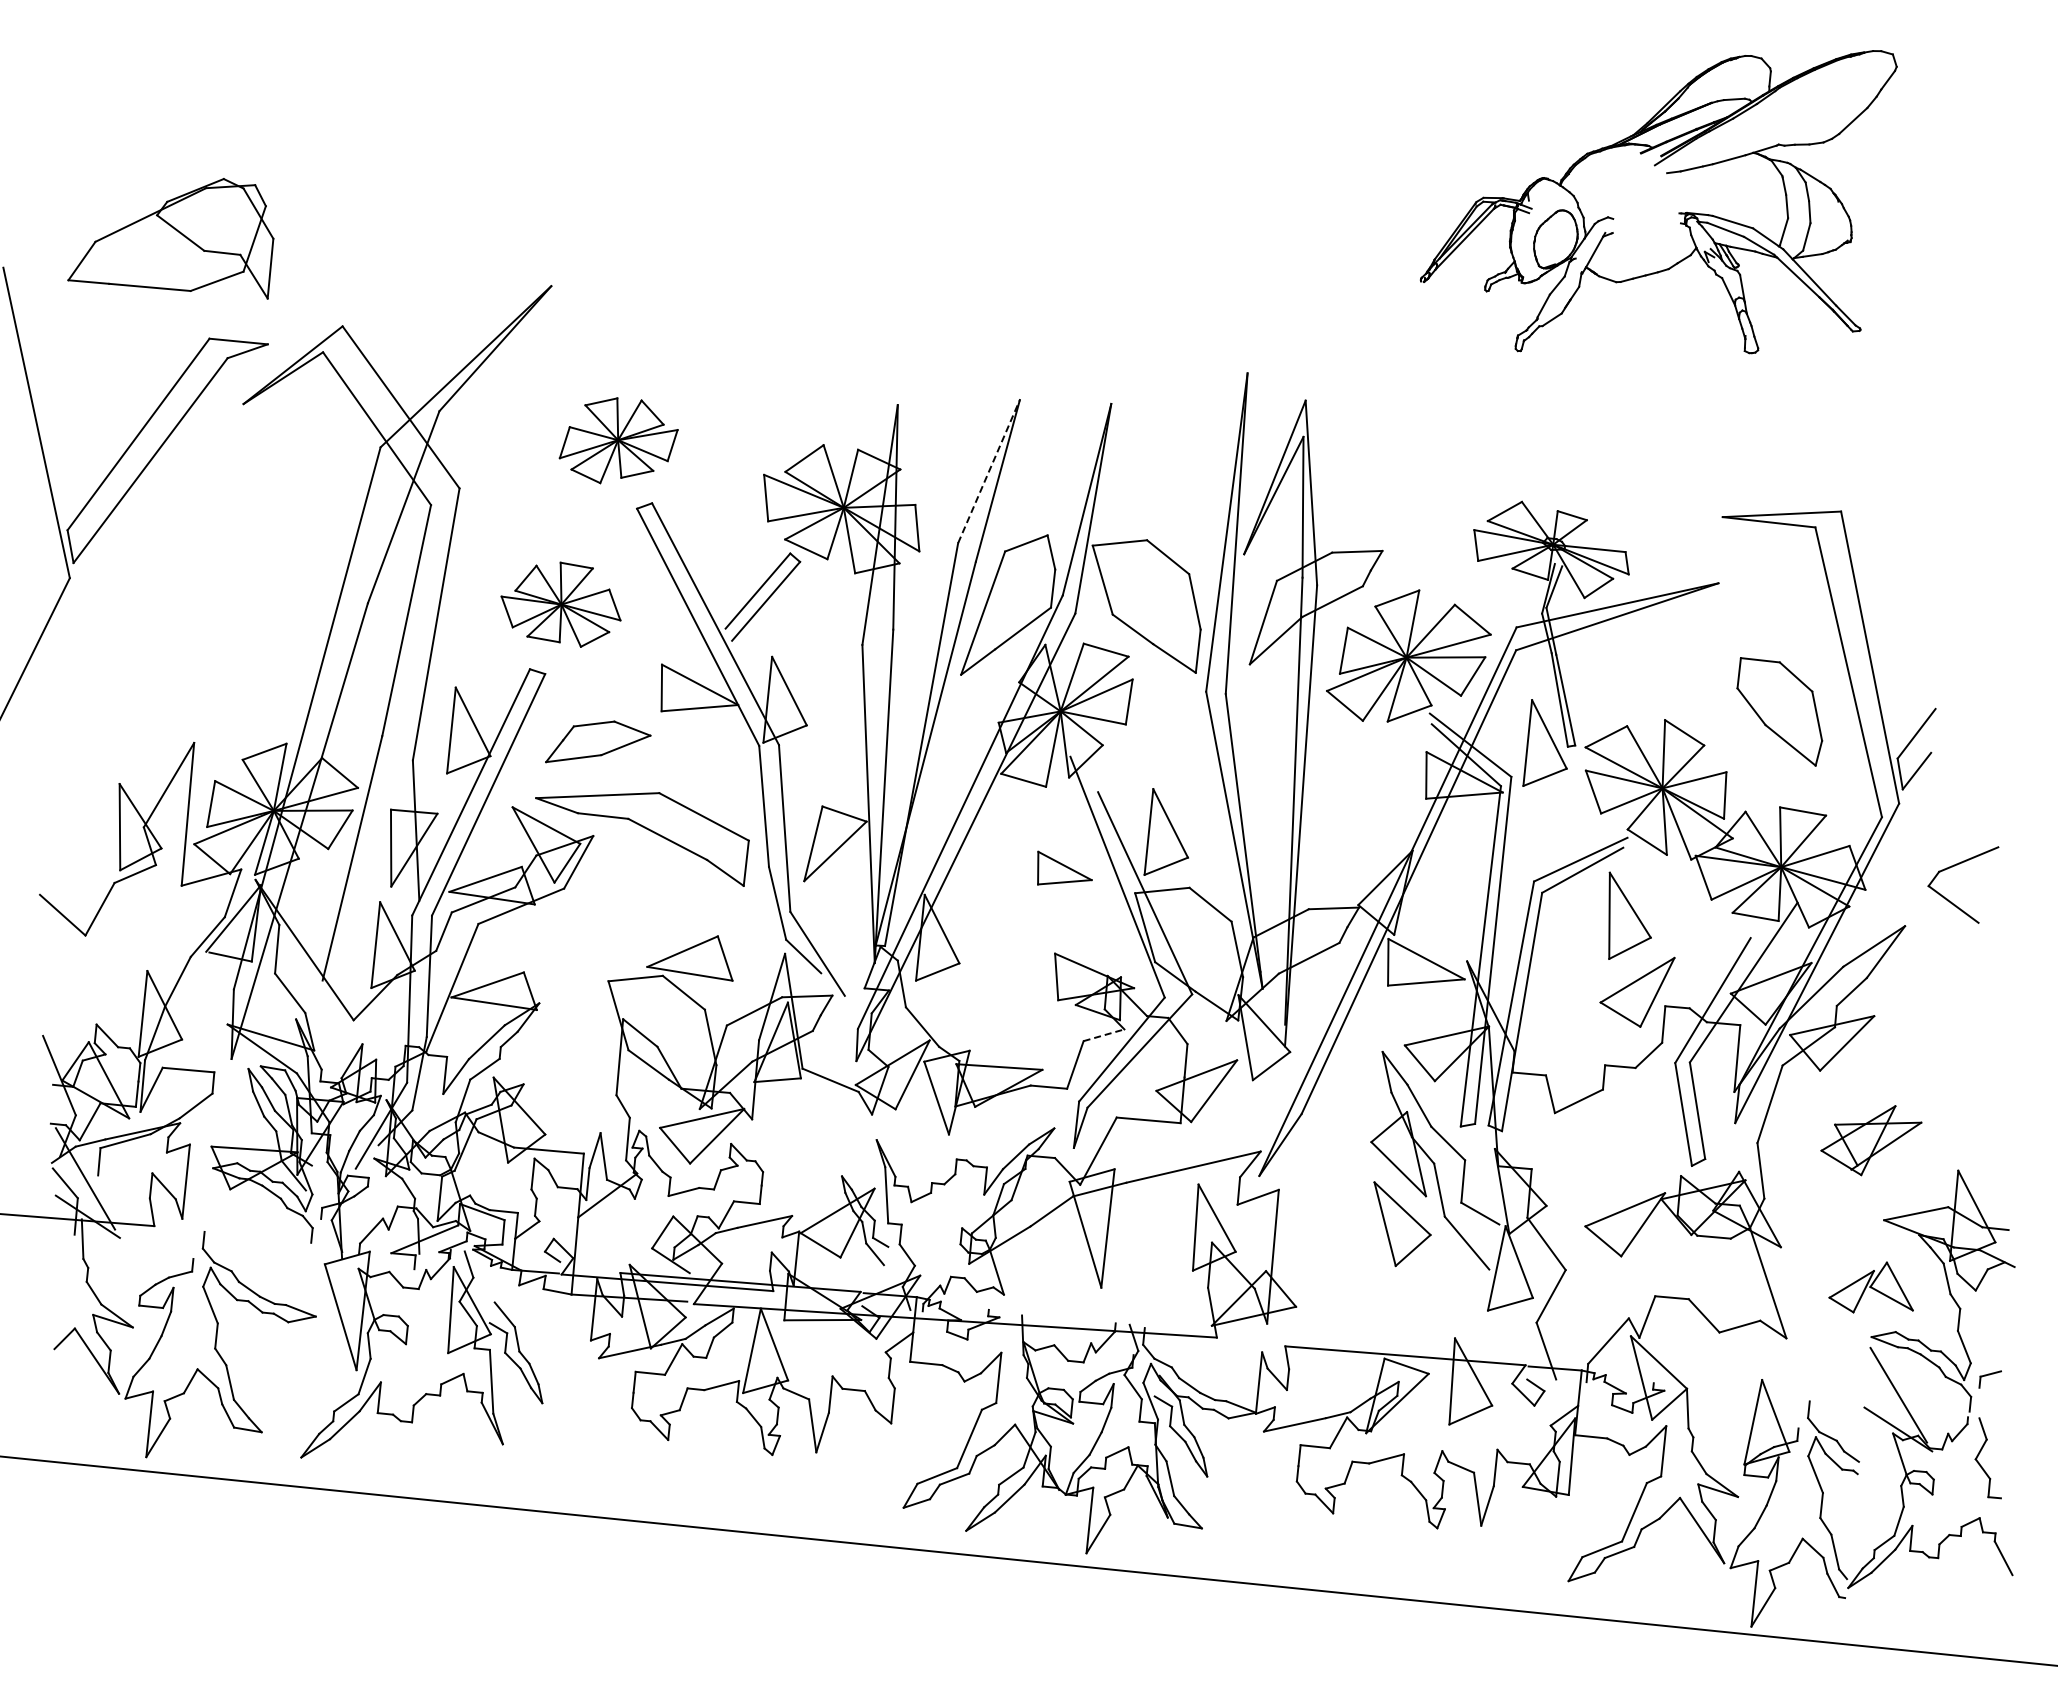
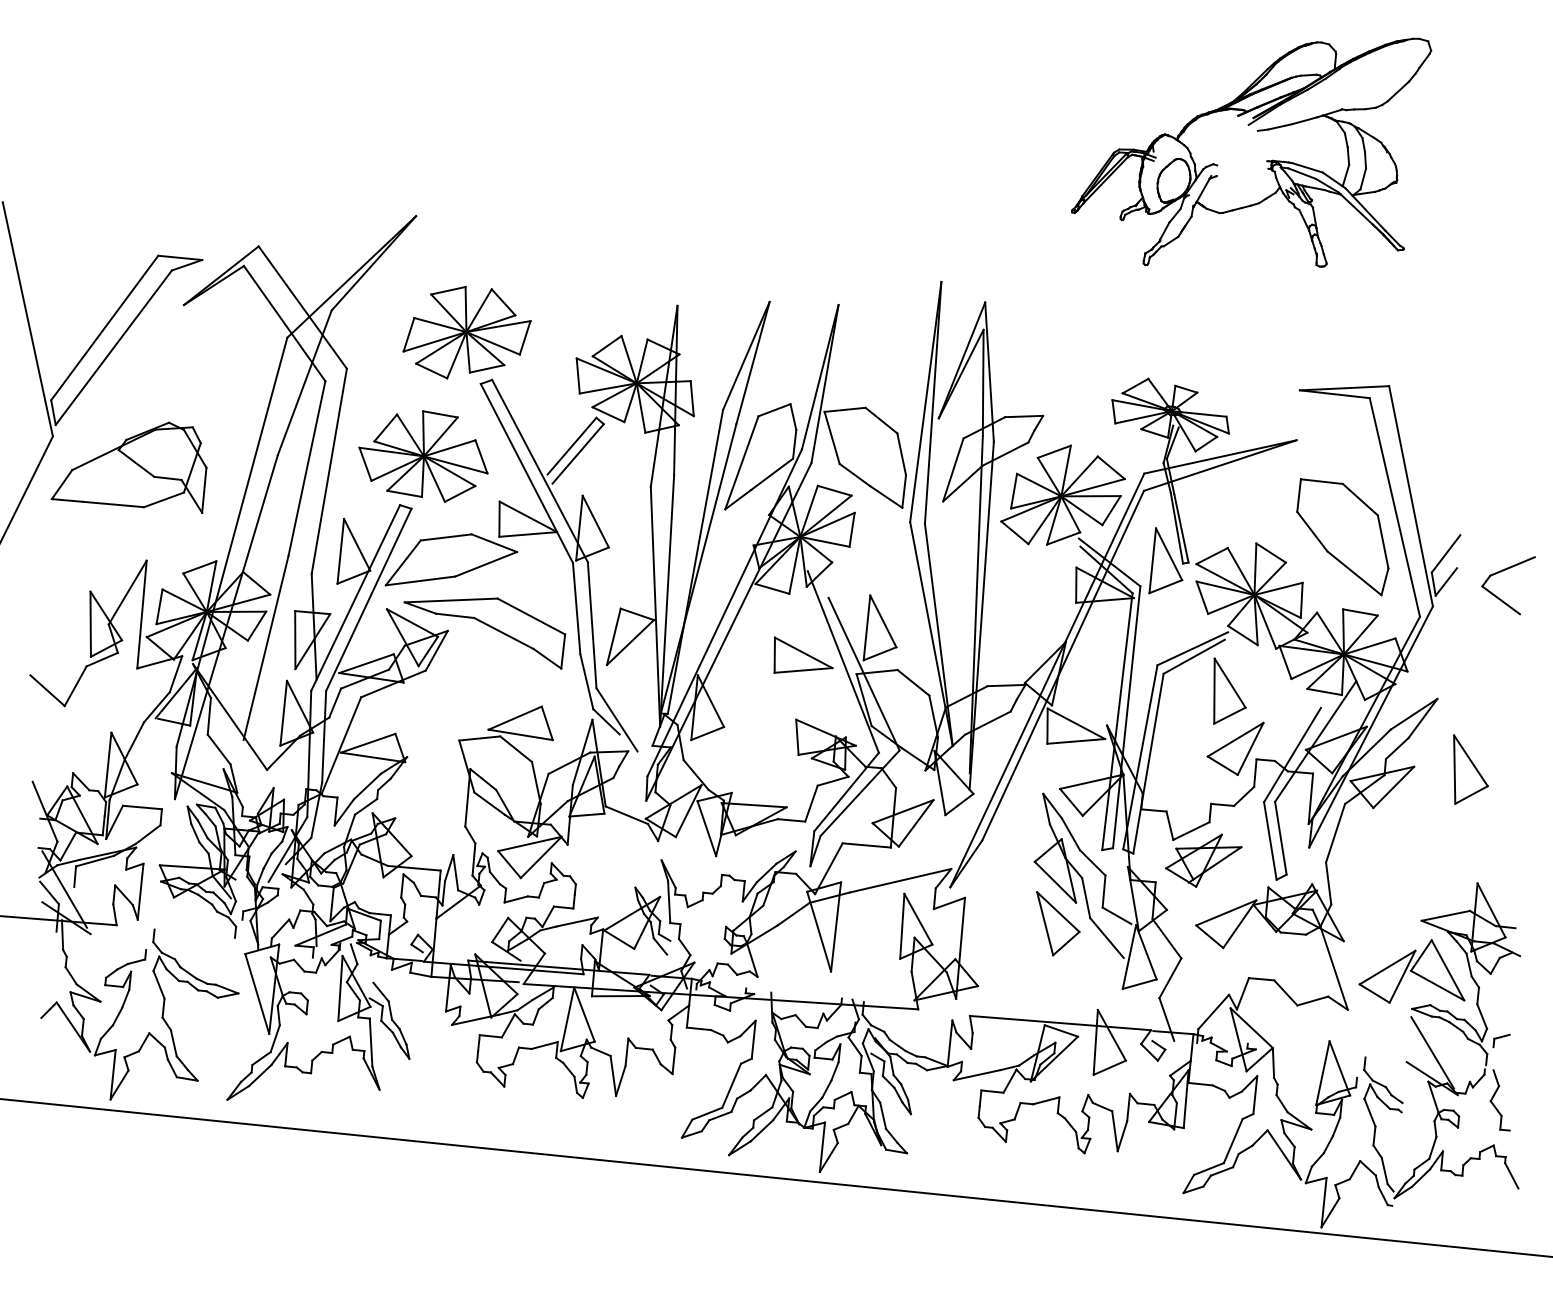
part: (170, 238) -> (128, 467), moved
part: (618, 440) -> (466, 332), size x1.43
line: (989, 471) -> (746, 355), dashed -> solid
part: (560, 604) -> (423, 456), size x1.43
part: (1779, 711) -> (1342, 536), size x1.43
part: (598, 741) -> (451, 559), size x1.67
part: (1957, 865) -> (1504, 570), moved
part: (1064, 867) -> (803, 654), size x1.43
part: (1949, 1019) -> (1470, 769), added
line: (1104, 1035) -> (833, 781), dashed -> solid
part: (1871, 1140) -> (1203, 860), moved
part: (1870, 1287) -> (1411, 971), size x1.67

